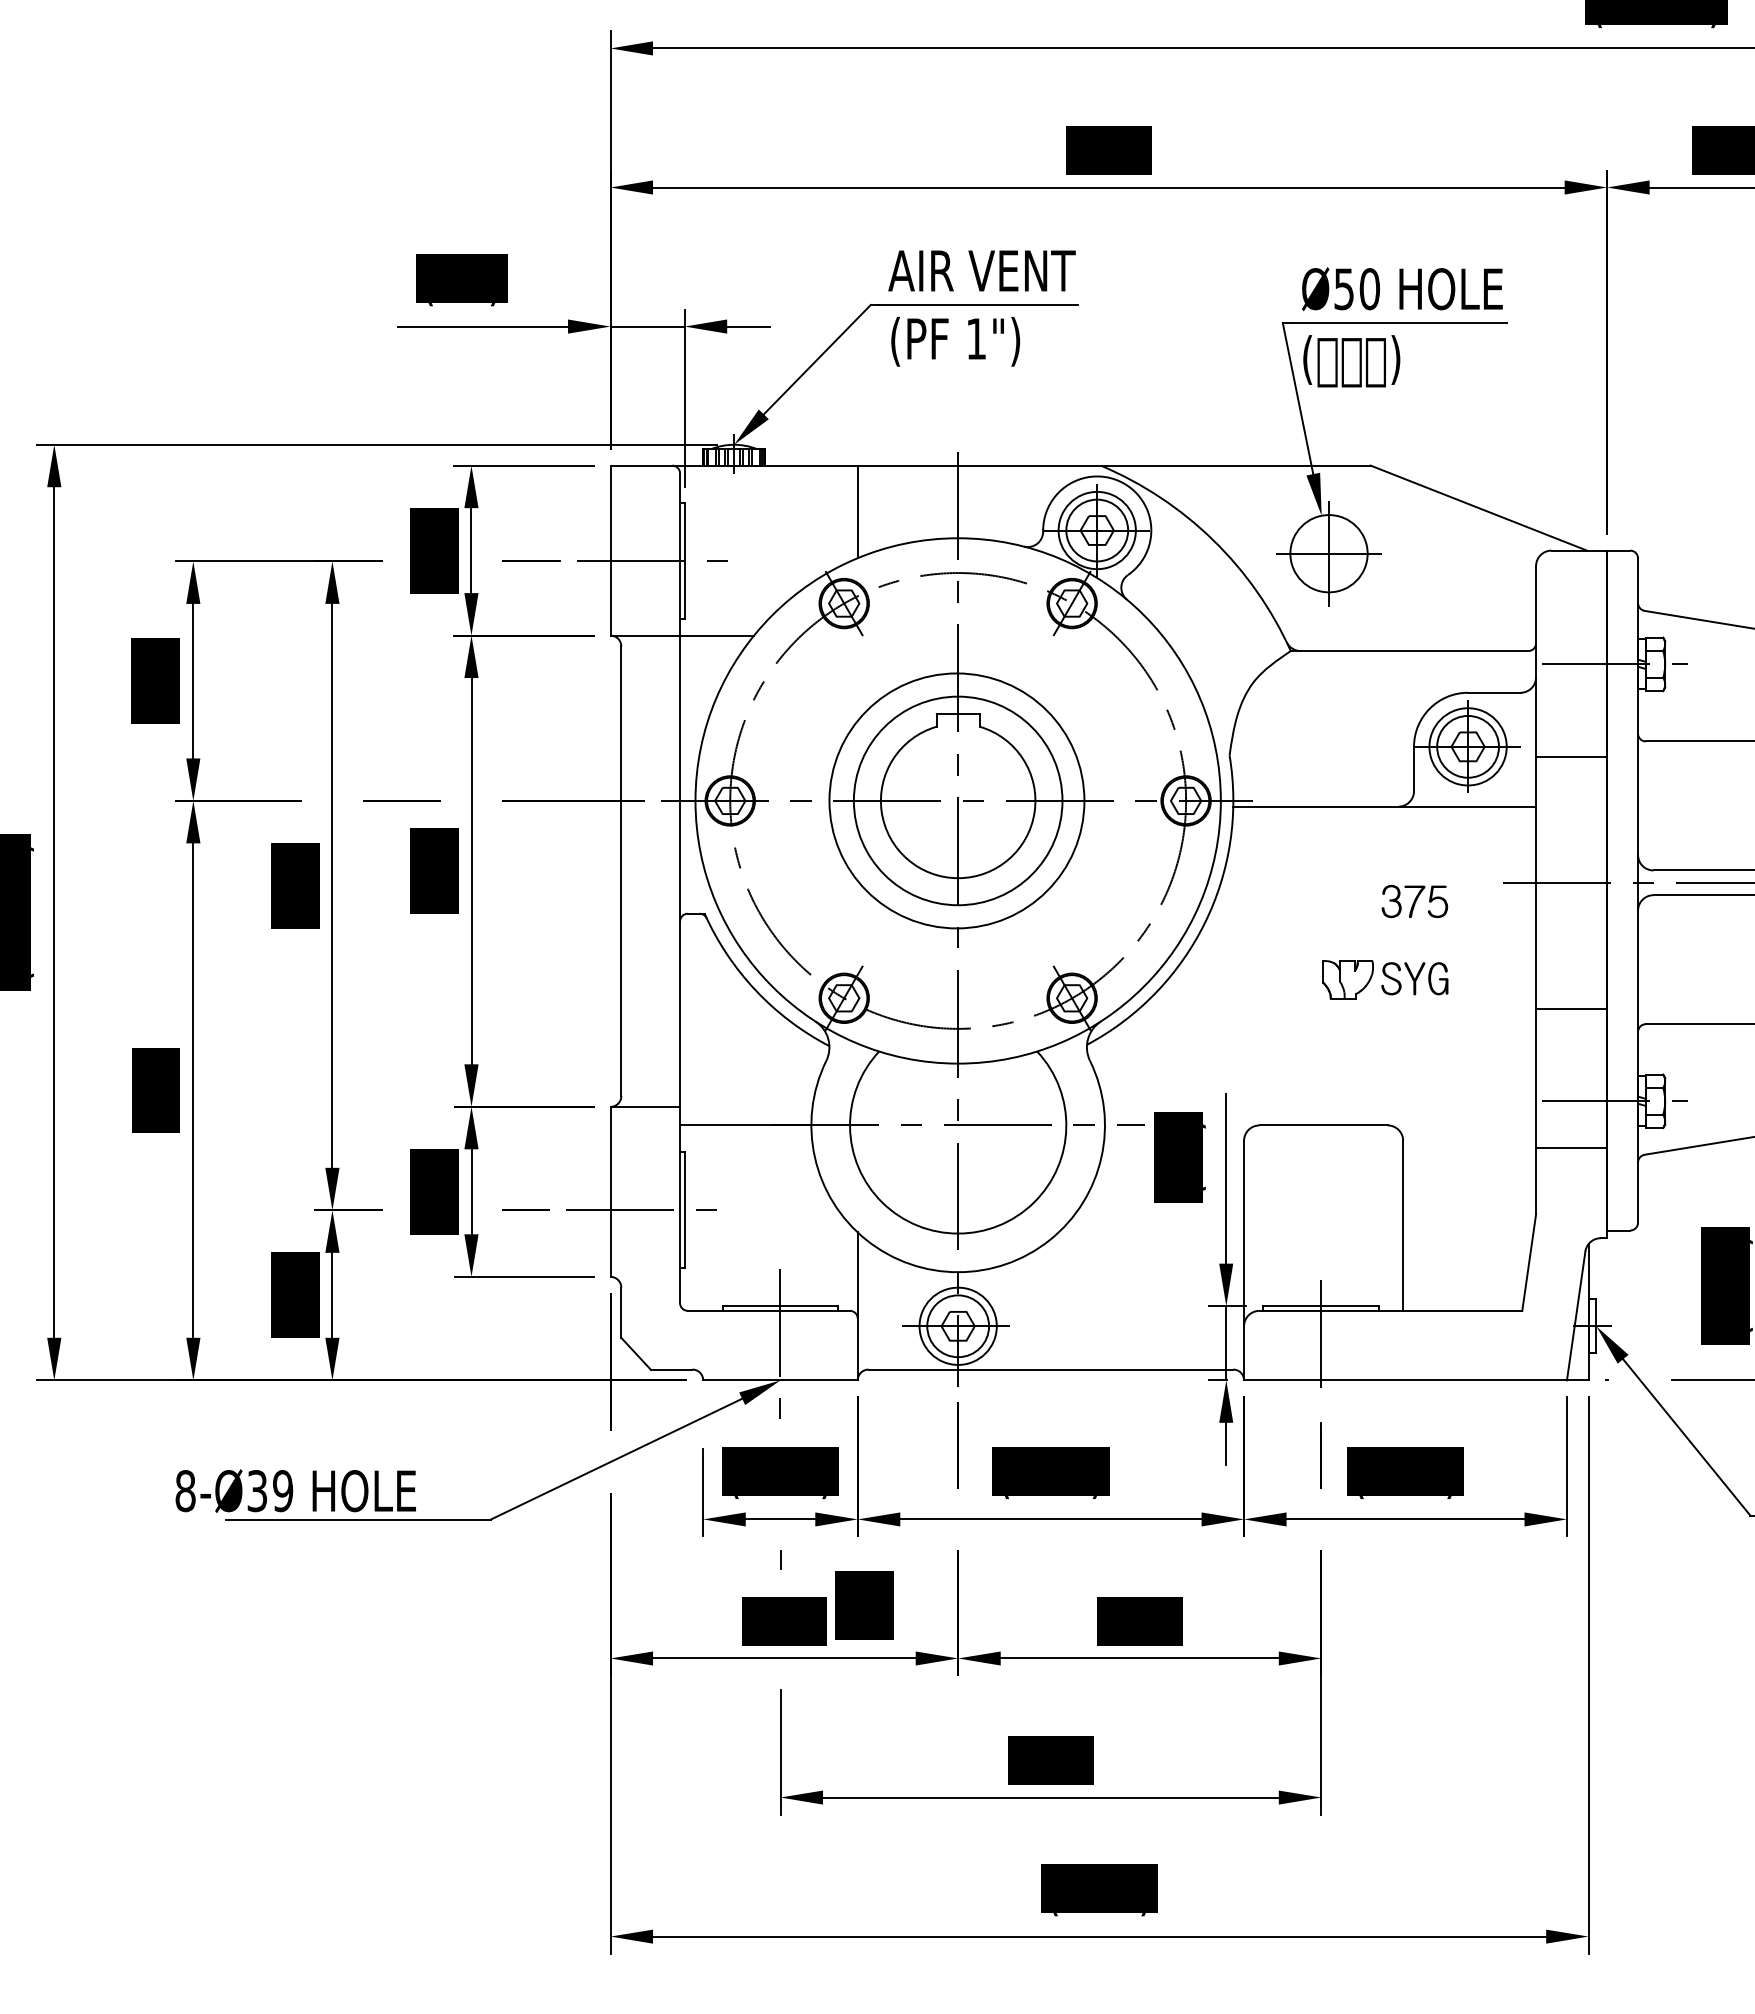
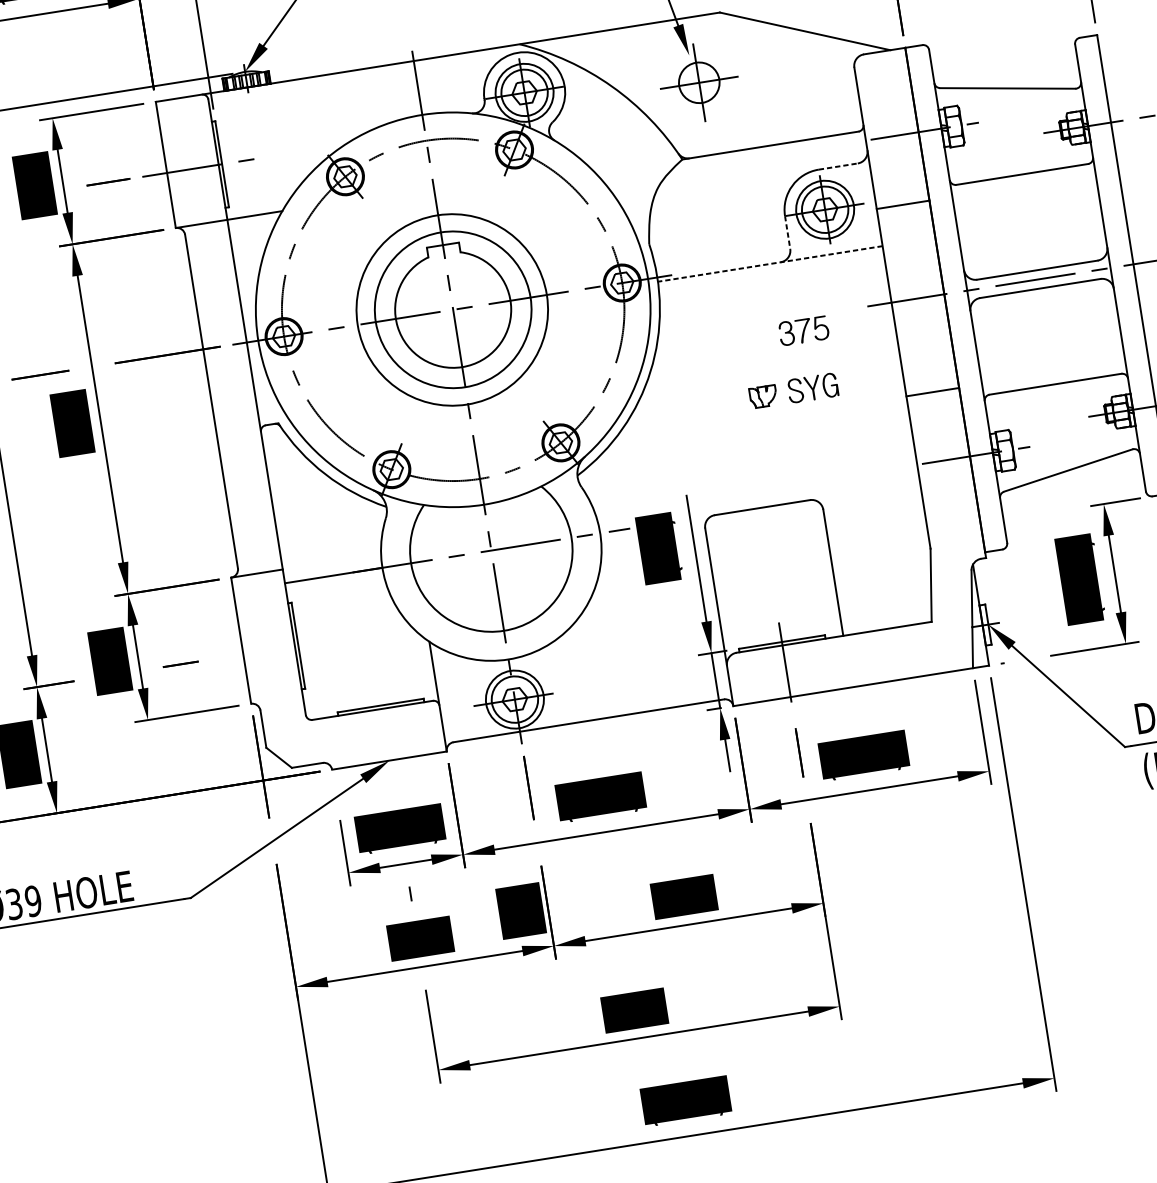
line: (857, 511) -> (344, 106), removed
circle: (1328, 553) -> (698, 82), size x0.7
line: (1494, 692) -> (838, 166), solid -> dashed
line: (1414, 769) -> (788, 232), solid -> dashed
line: (1384, 806) -> (770, 263), solid -> dashed
part: (1347, 979) -> (763, 396), size x0.7
line: (1571, 1148) -> (949, 495), removed
line: (643, 1210) -> (267, 650), removed
line: (780, 1343) -> (385, 733), removed
text: (864, 1605) -> (521, 910), moved

